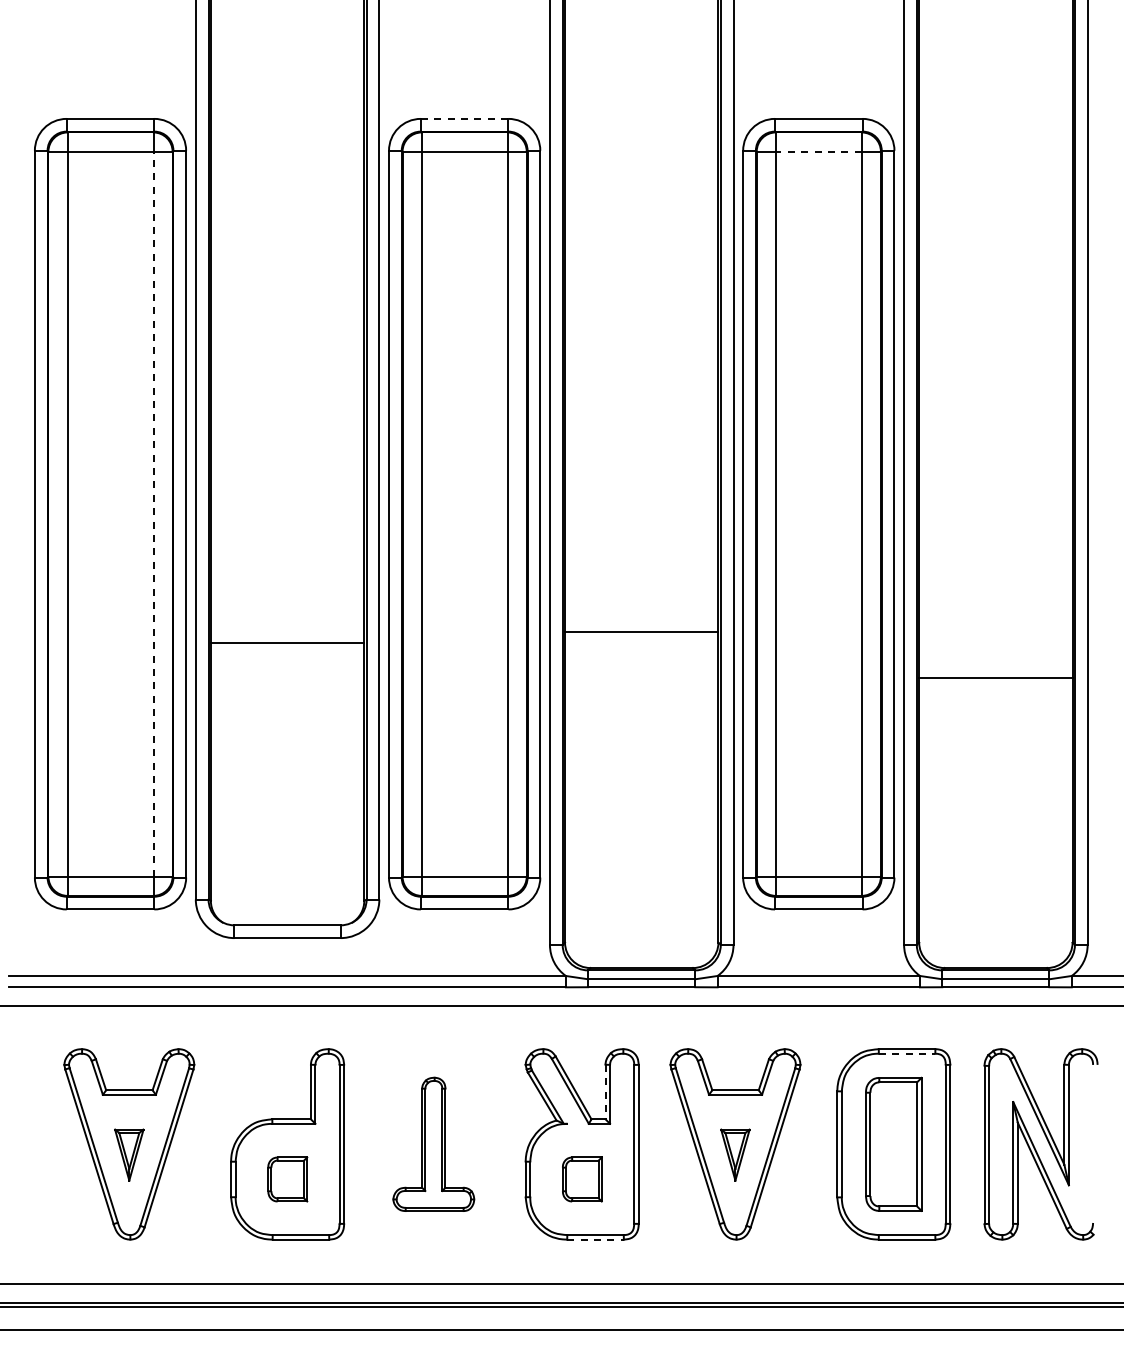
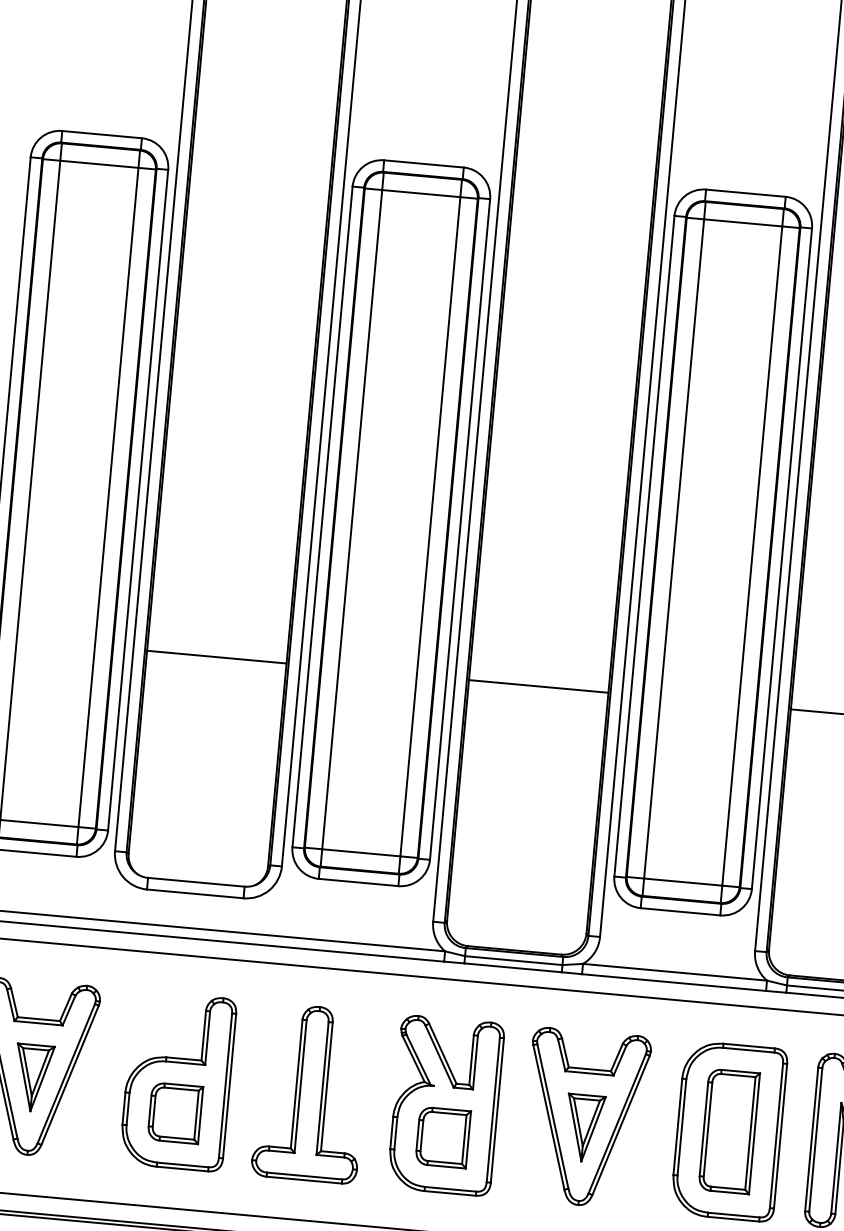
line: (464, 118) -> (423, 163), dashed -> solid
line: (818, 151) -> (742, 222), dashed -> solid
line: (153, 514) -> (108, 497), dashed -> solid
line: (641, 631) -> (538, 686), moved
line: (287, 642) -> (216, 657), moved
line: (907, 1053) -> (749, 1050), dashed -> solid
line: (605, 1092) -> (471, 1060), dashed -> solid
part: (433, 1144) -> (310, 1093), size x1.43
part: (129, 1154) -> (33, 1077), size x1.43
part: (735, 1154) -> (584, 1127), size x1.43
part: (287, 1179) -> (175, 1113), size x1.43
part: (582, 1179) -> (443, 1137), size x1.43
line: (596, 1239) -> (451, 1193), dashed -> solid

